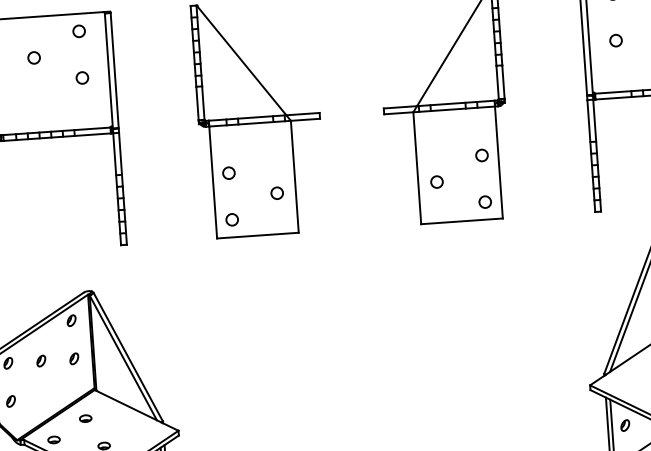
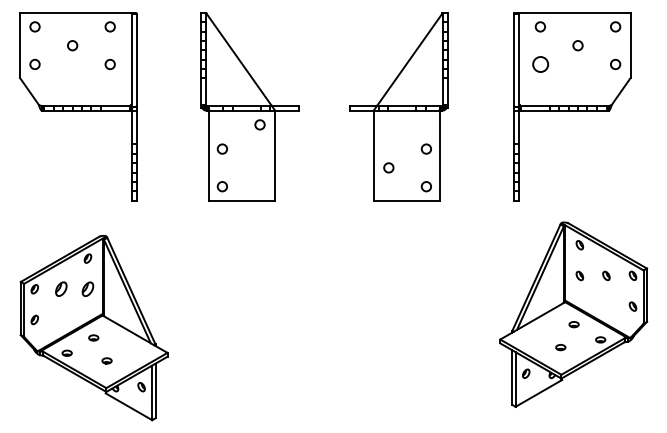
circle: (614, 40) -> (539, 64), size x1.6
circle: (276, 192) -> (259, 124), moved
part: (73, 359) -> (87, 289), size x1.6
part: (41, 361) -> (61, 289), size x1.6

